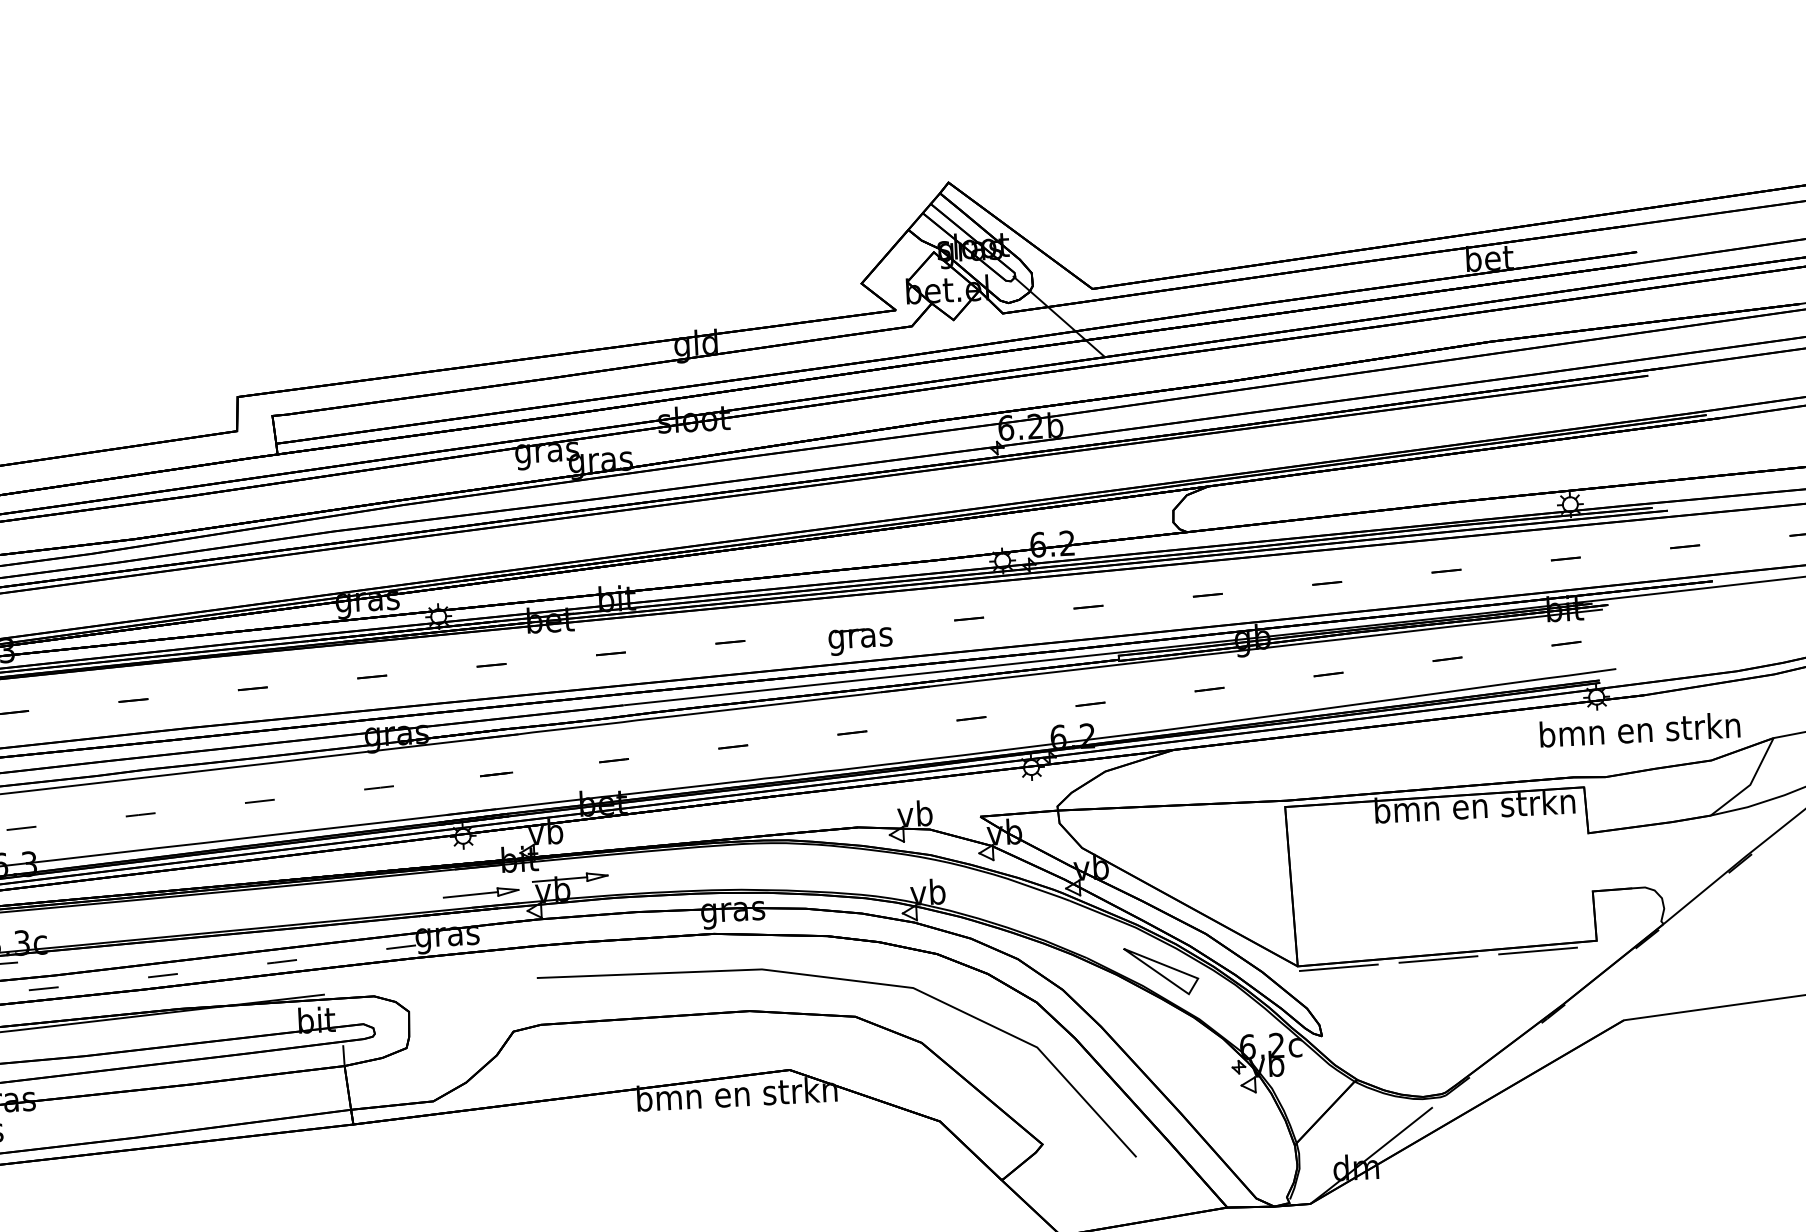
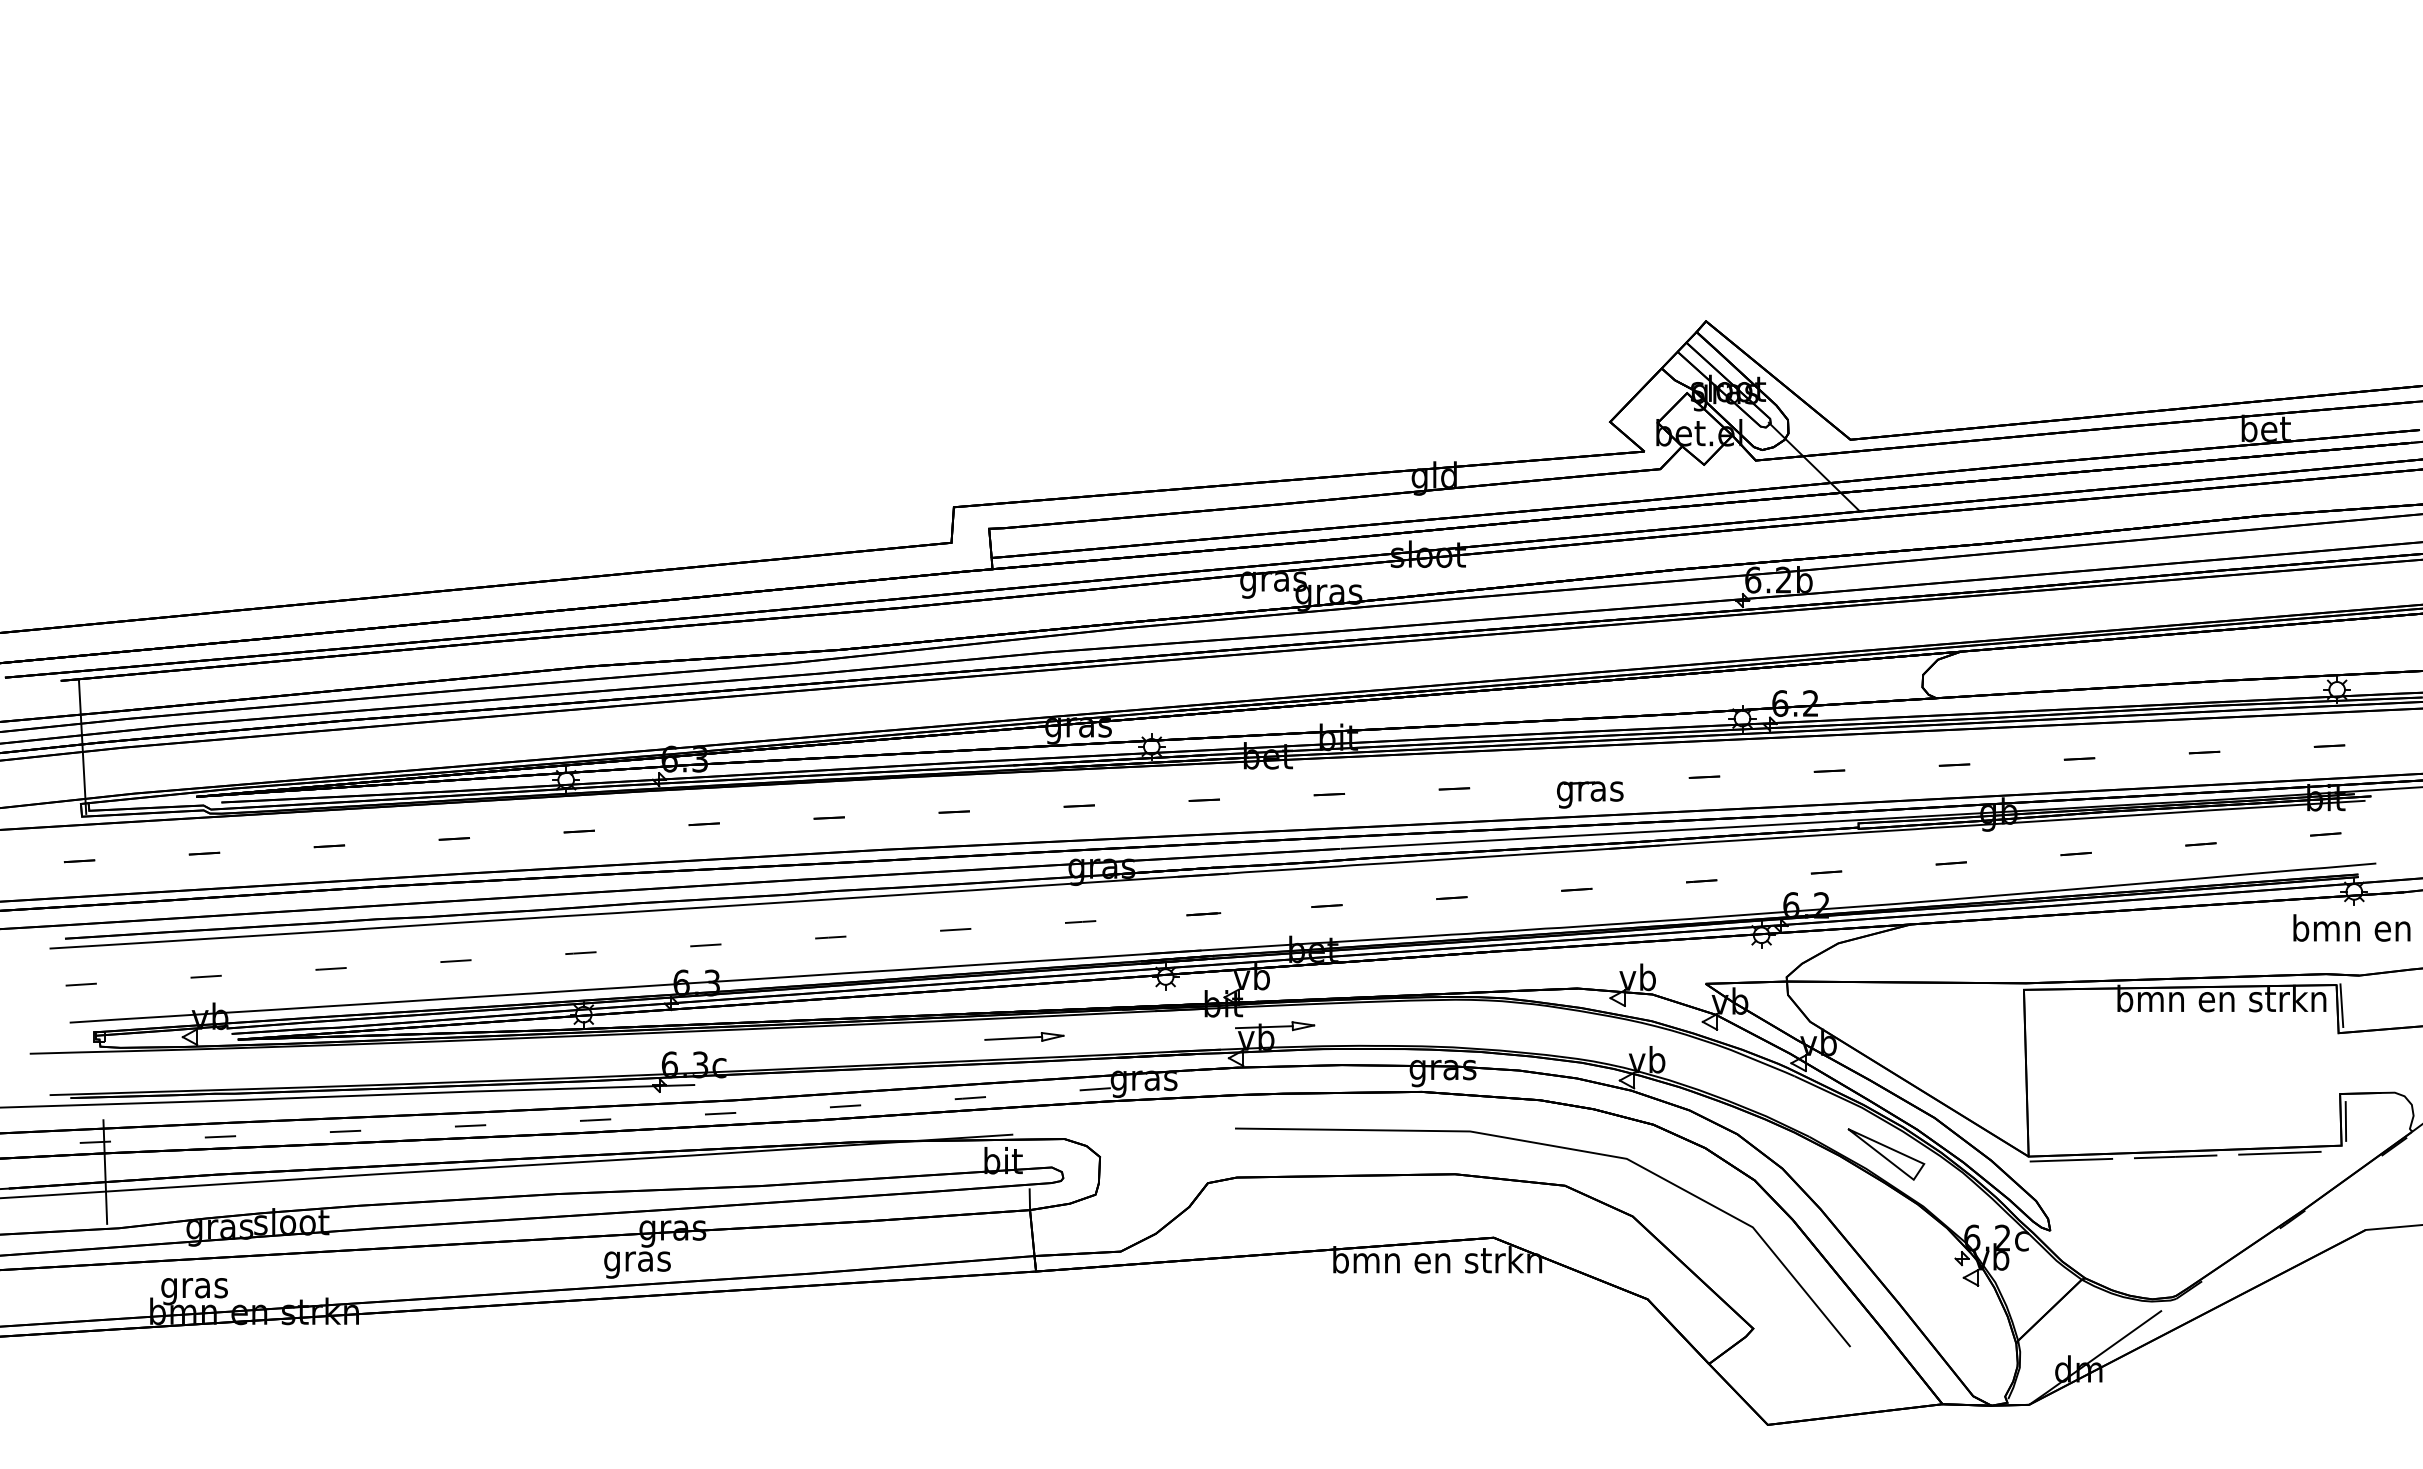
line: (1589, 806) -> (2341, 1005), added
part: (481, 892) -> (1024, 1036), moved
line: (1599, 917) -> (2345, 1121), added

